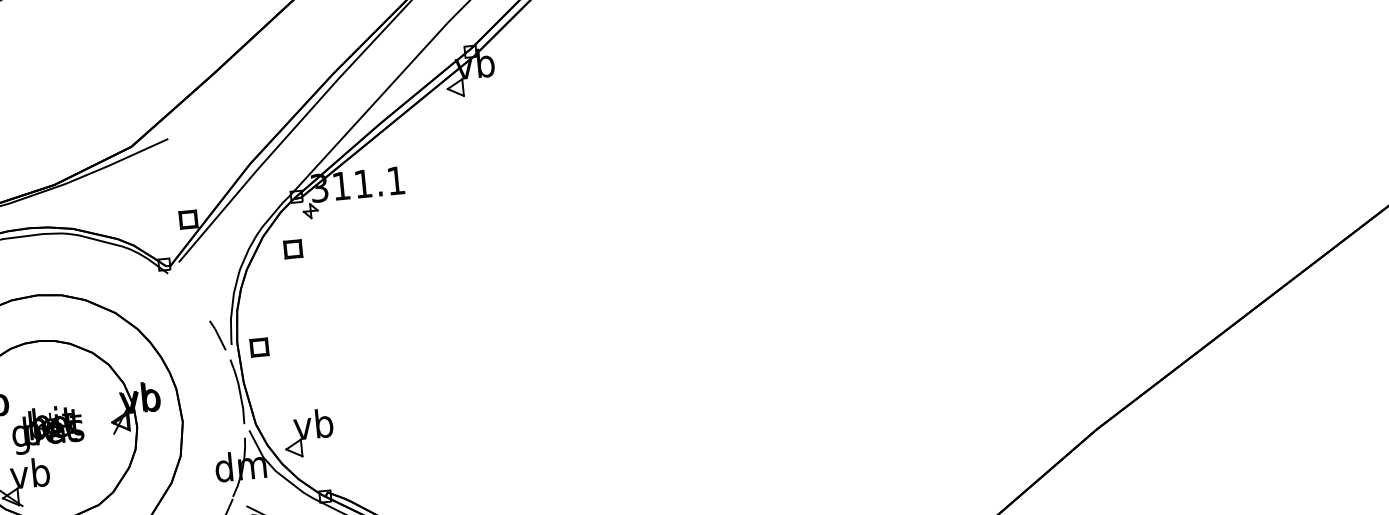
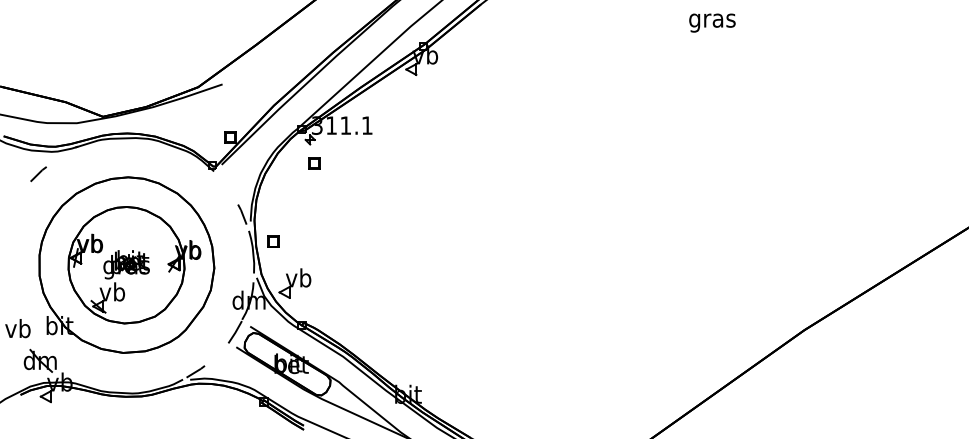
part: (293, 249) -> (314, 163), moved
part: (259, 346) -> (273, 241), moved

